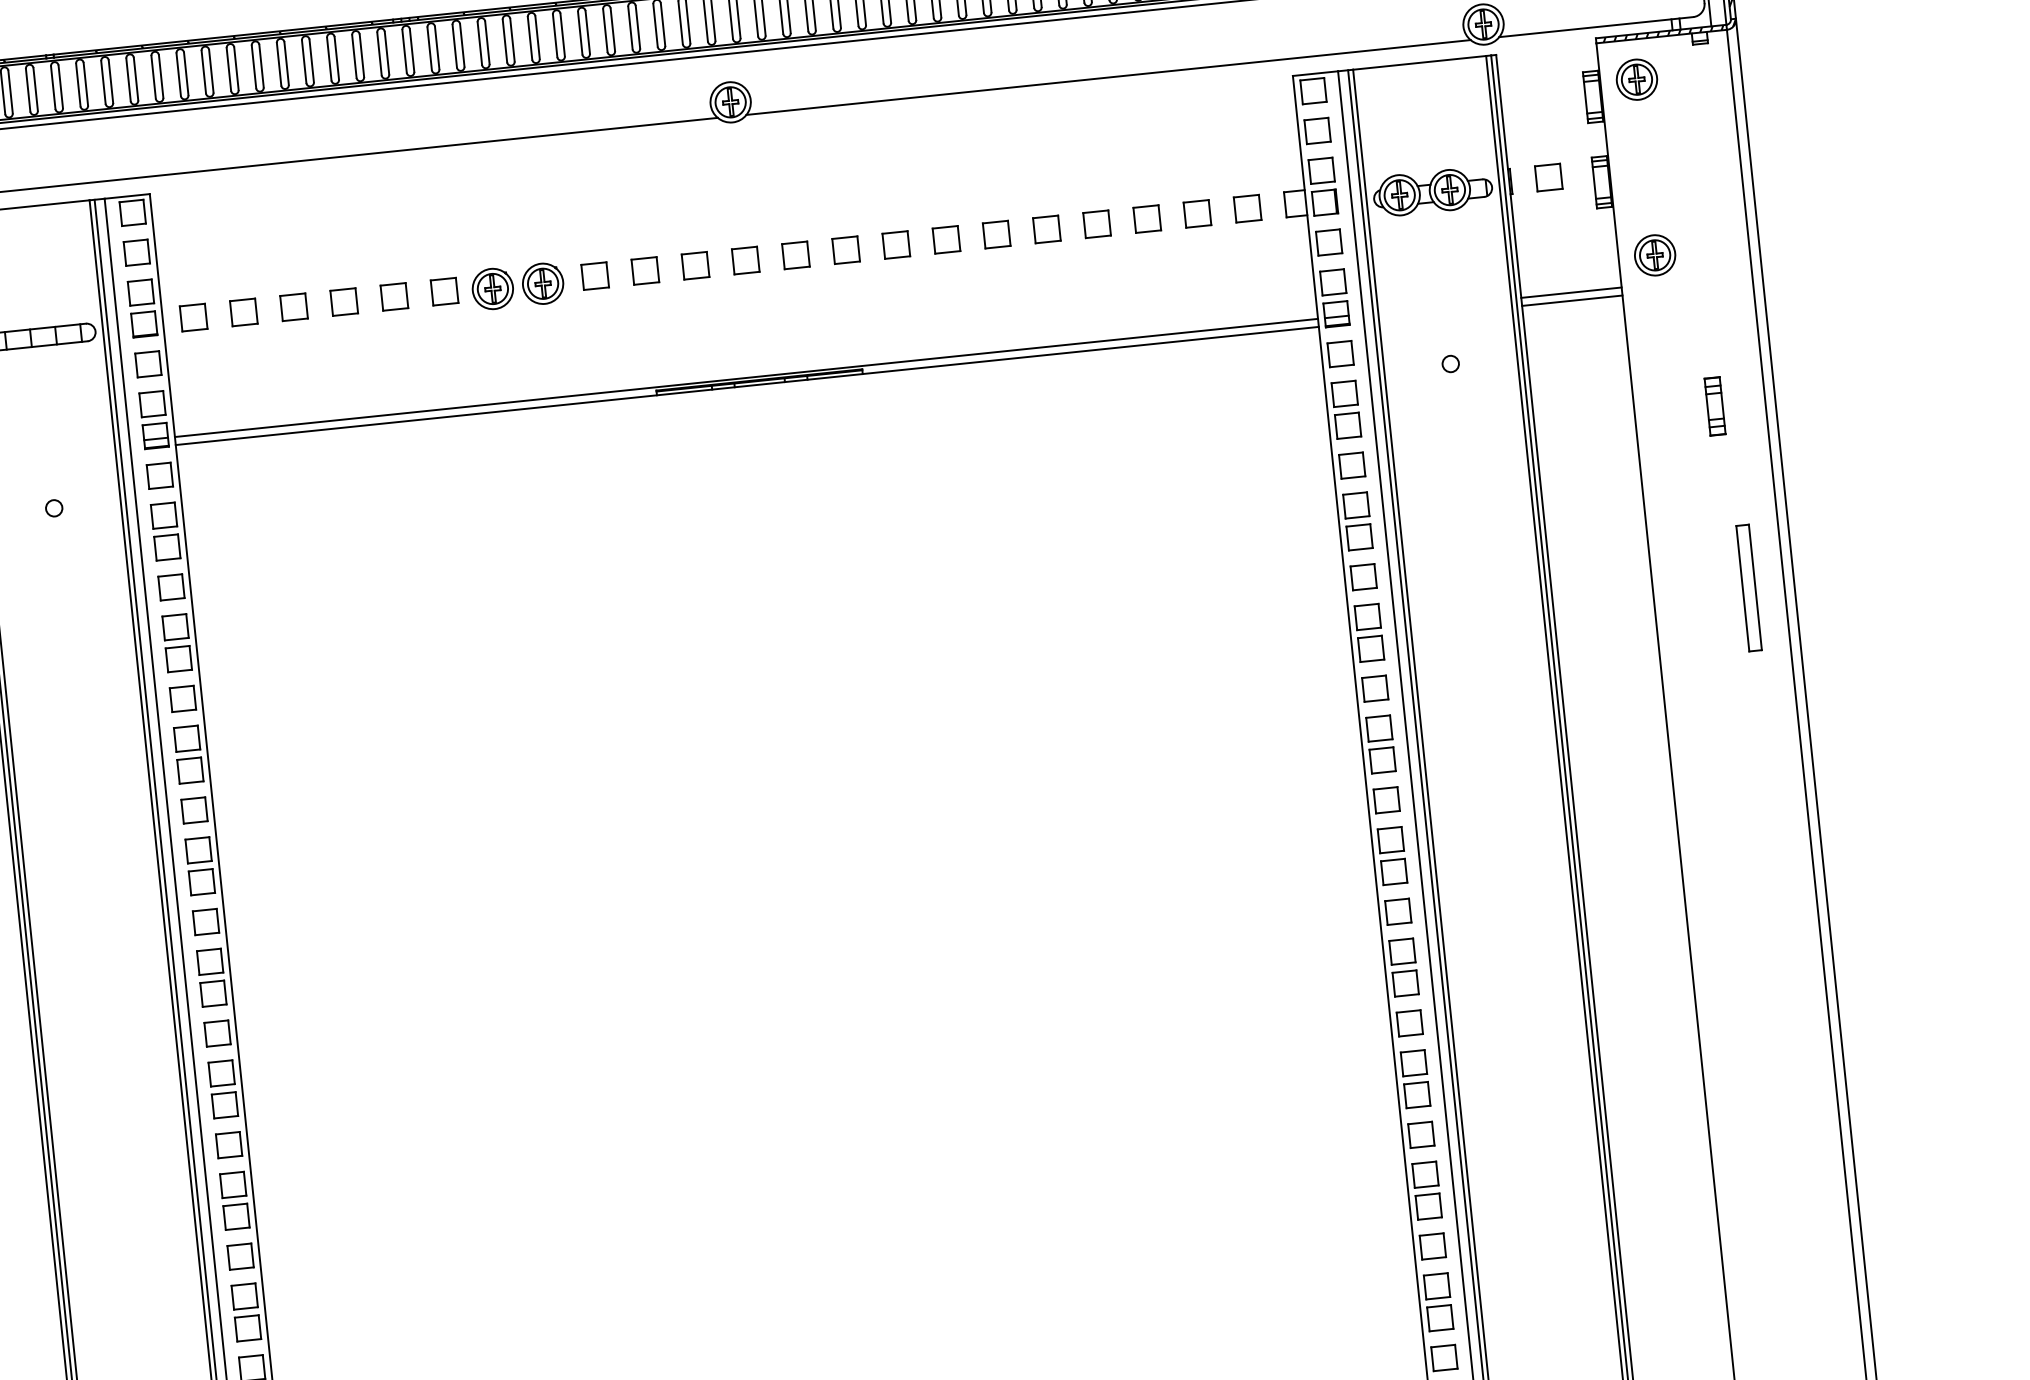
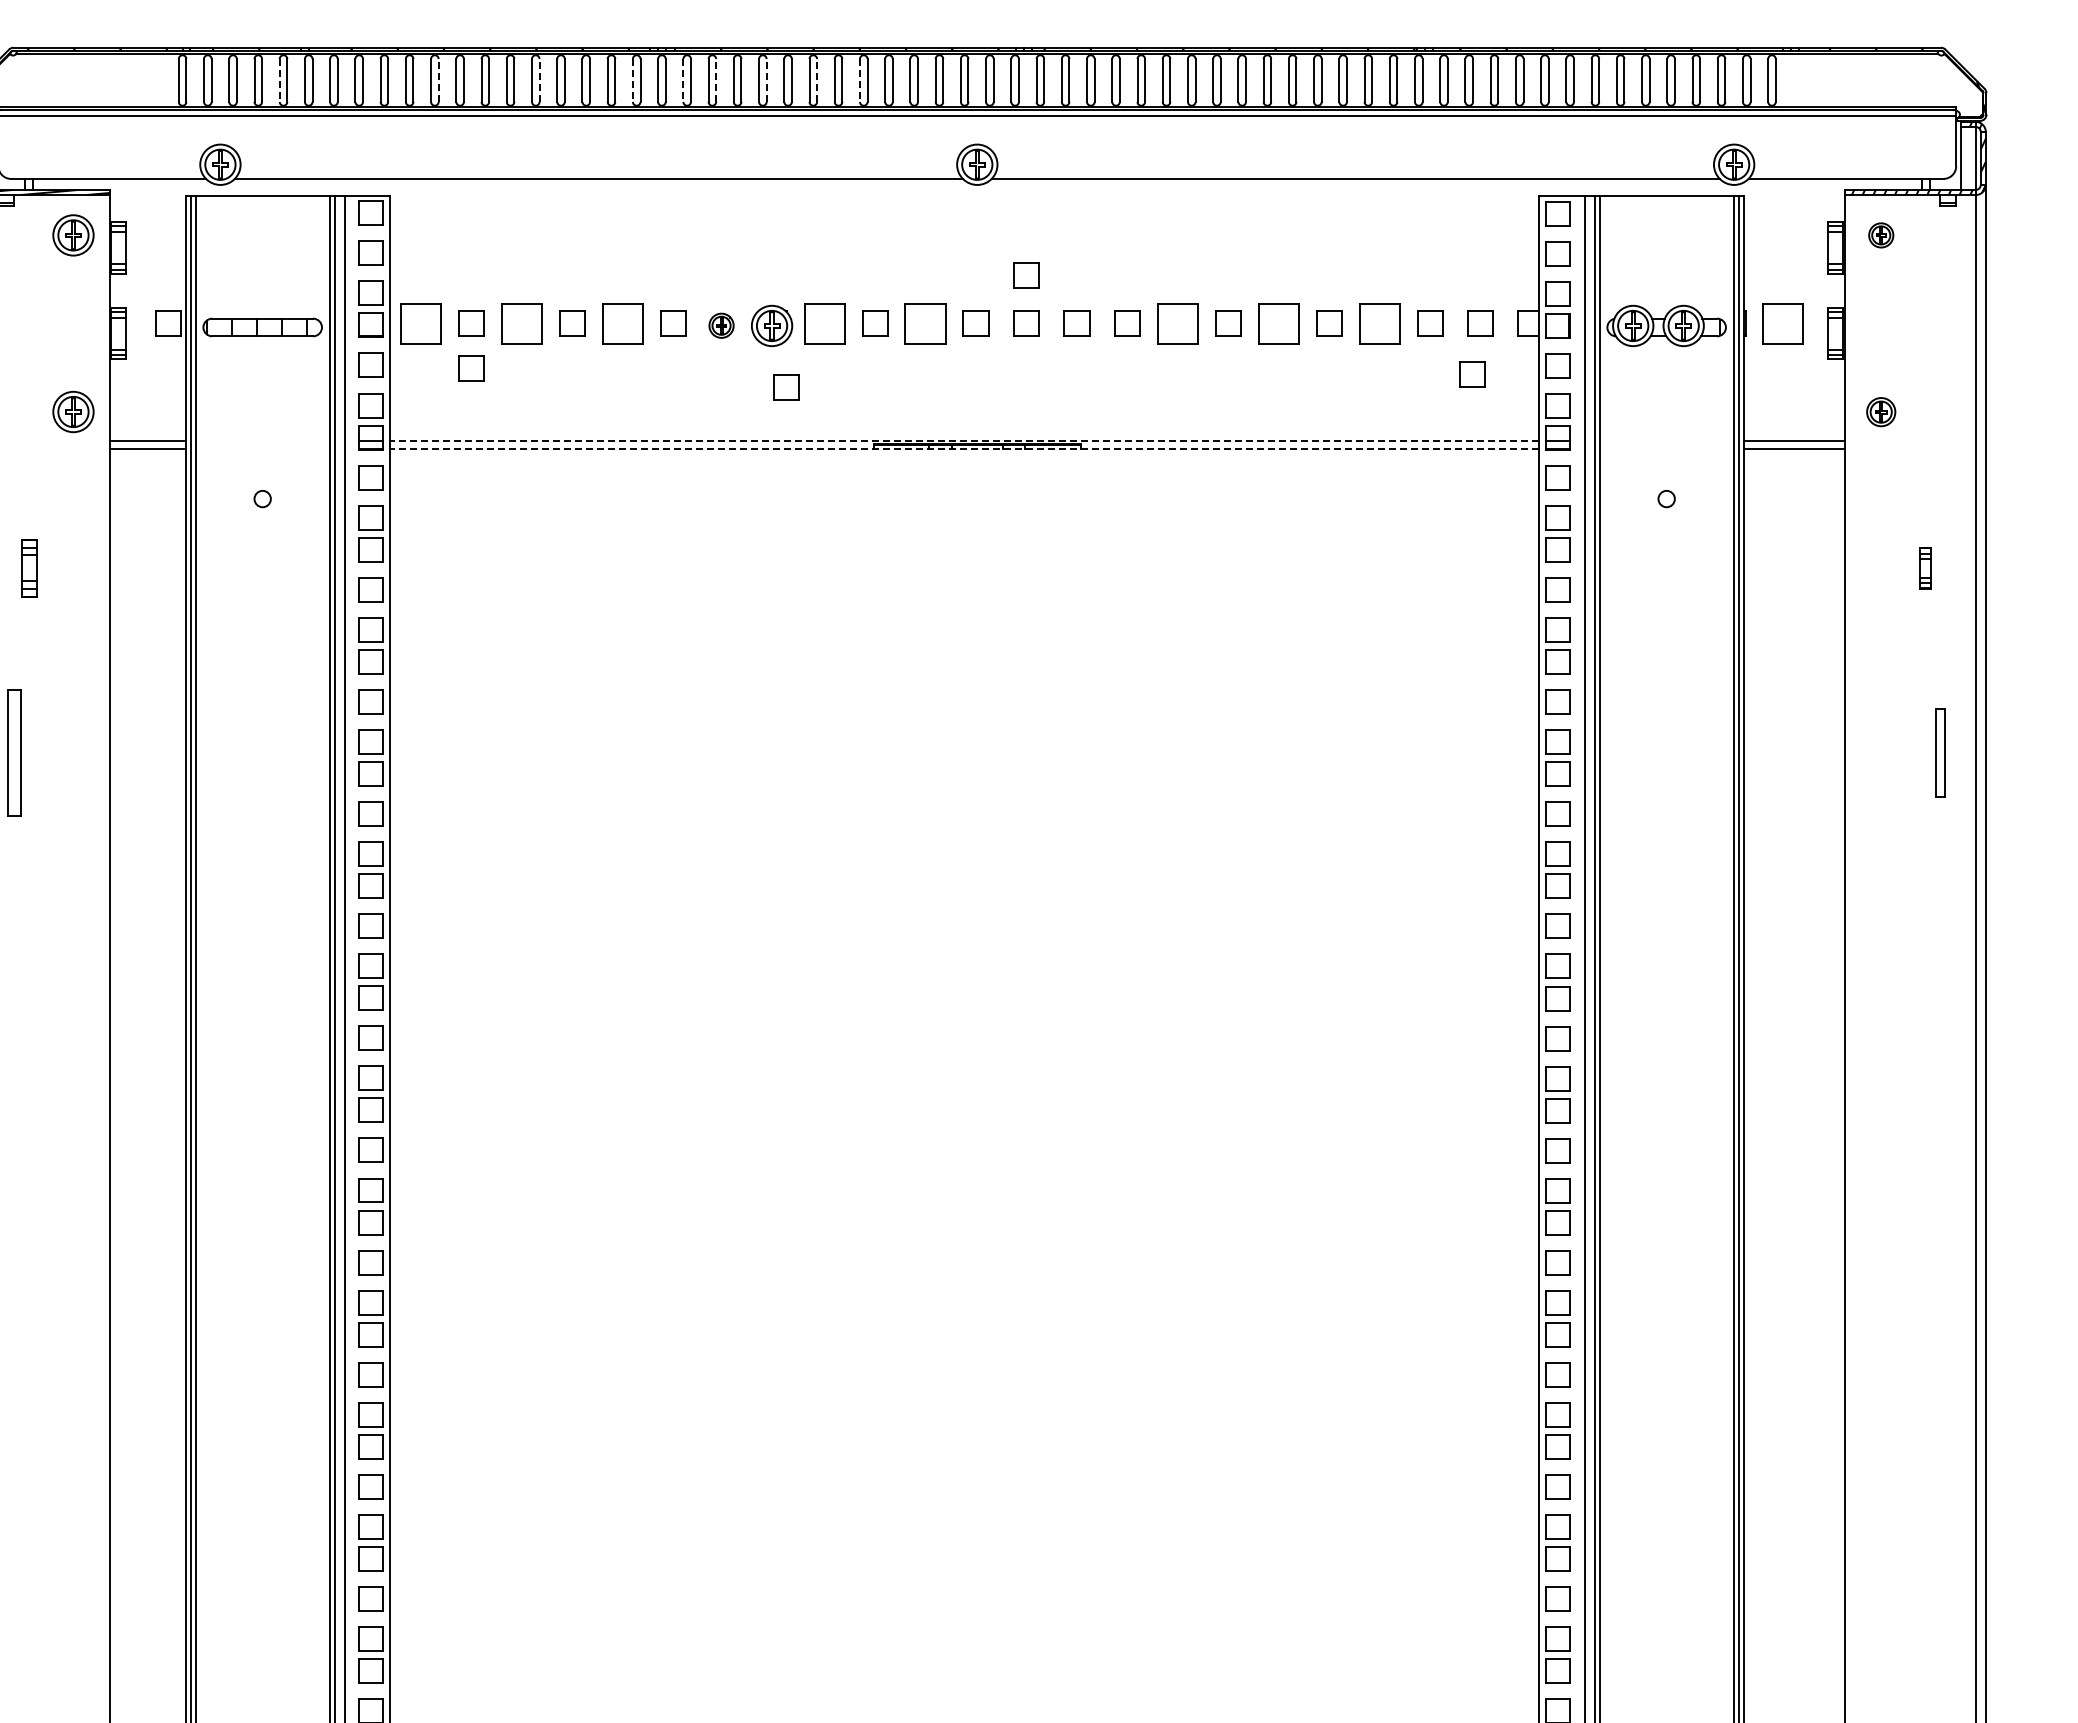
line: (604, 31) -> (859, 81), solid -> dashed
line: (563, 34) -> (817, 80), solid -> dashed
line: (512, 40) -> (766, 80), solid -> dashed
line: (462, 45) -> (716, 80), solid -> dashed
line: (429, 49) -> (683, 81), solid -> dashed
line: (379, 54) -> (632, 81), solid -> dashed
line: (286, 63) -> (539, 80), solid -> dashed
line: (186, 73) -> (438, 80), solid -> dashed
part: (1637, 79) -> (1881, 235), size x0.6
line: (28, 91) -> (279, 81), solid -> dashed
part: (1548, 177) -> (1783, 323), size x1.6
part: (791, 207) -> (1026, 275), added
part: (1147, 218) -> (1379, 323), size x1.6
part: (1046, 229) -> (1278, 323), size x1.6
part: (946, 239) -> (1177, 323), size x1.6
part: (1655, 255) -> (1881, 412), size x0.7
part: (1244, 260) -> (1472, 374), added
part: (695, 265) -> (925, 323), size x1.6
part: (595, 275) -> (824, 323), size x1.6
part: (492, 288) -> (721, 325), size x0.6
part: (394, 296) -> (622, 323), size x1.6
part: (293, 307) -> (521, 323), size x1.6
part: (193, 317) -> (420, 323), size x1.6
part: (563, 343) -> (786, 387), added
part: (248, 357) -> (471, 368), added
line: (746, 377) -> (964, 440), solid -> dashed
line: (747, 385) -> (964, 448), solid -> dashed
part: (1715, 406) -> (1925, 568), size x0.7
part: (1749, 587) -> (1940, 752), size x0.7

